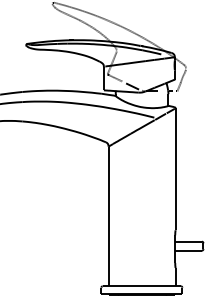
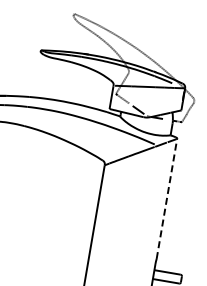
line: (175, 169) -> (166, 199), solid -> dashed

